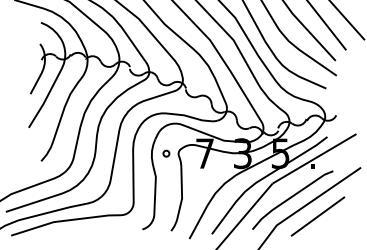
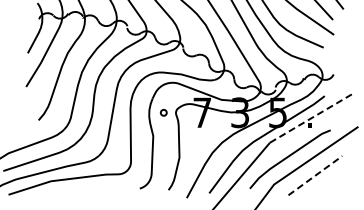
line: (314, 158) -> (311, 117), solid -> dashed
line: (318, 216) -> (315, 175), solid -> dashed

